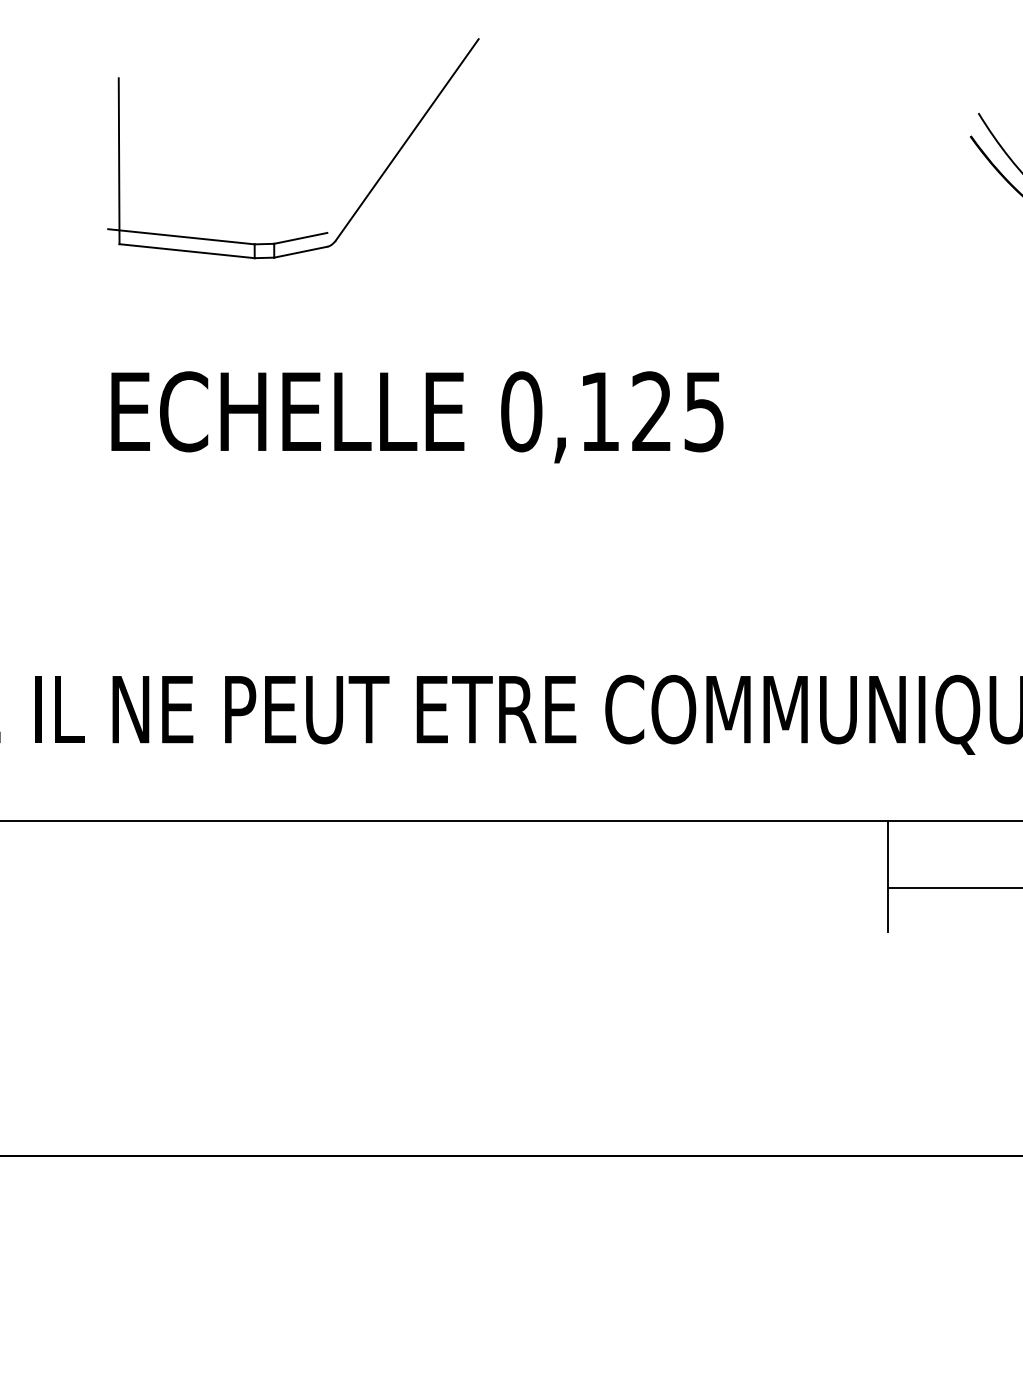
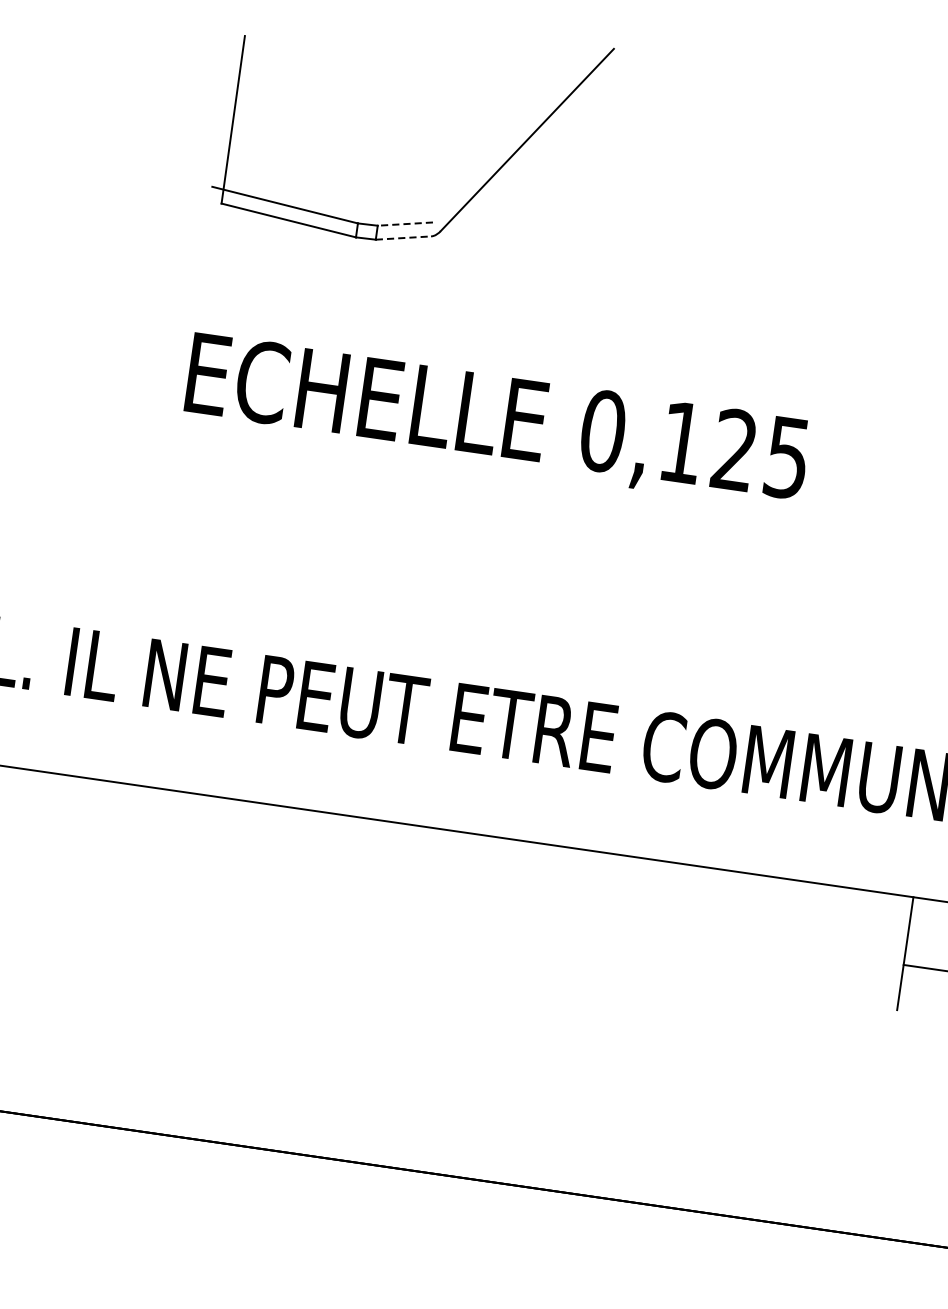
line: (300, 238) -> (405, 224), solid -> dashed
line: (301, 252) -> (404, 238), solid -> dashed

